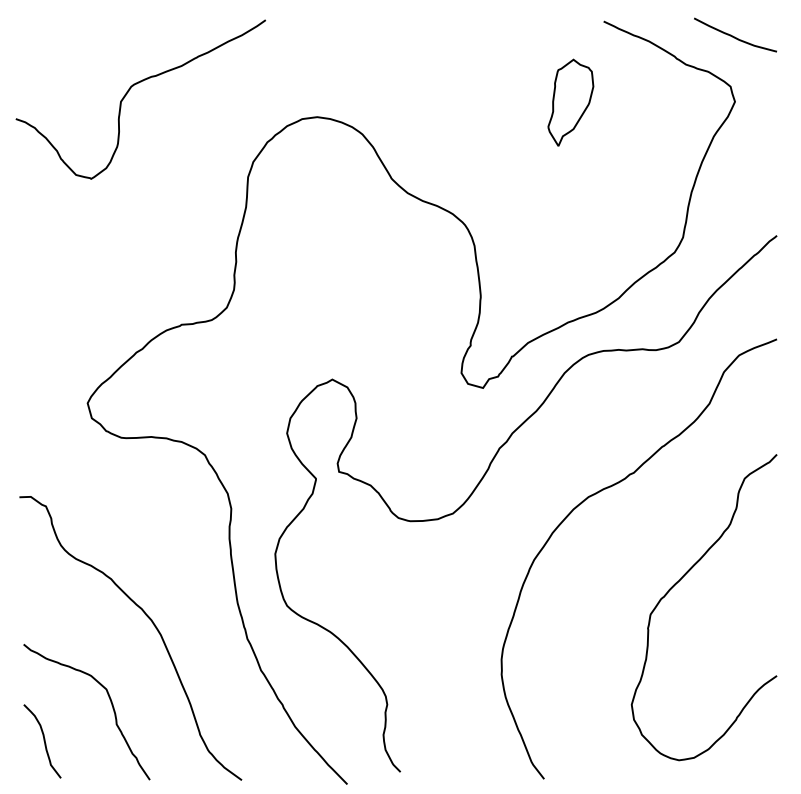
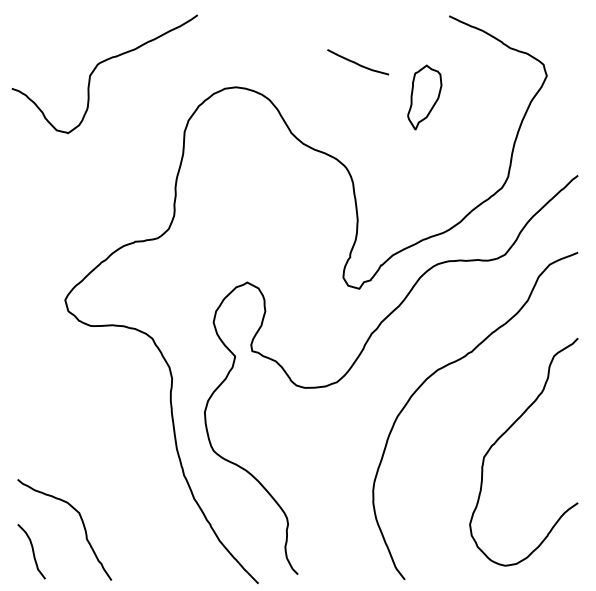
curve: (735, 36) -> (358, 63), moved
part: (570, 102) -> (424, 97), moved
curve: (151, 622) -> (112, 463), removed

